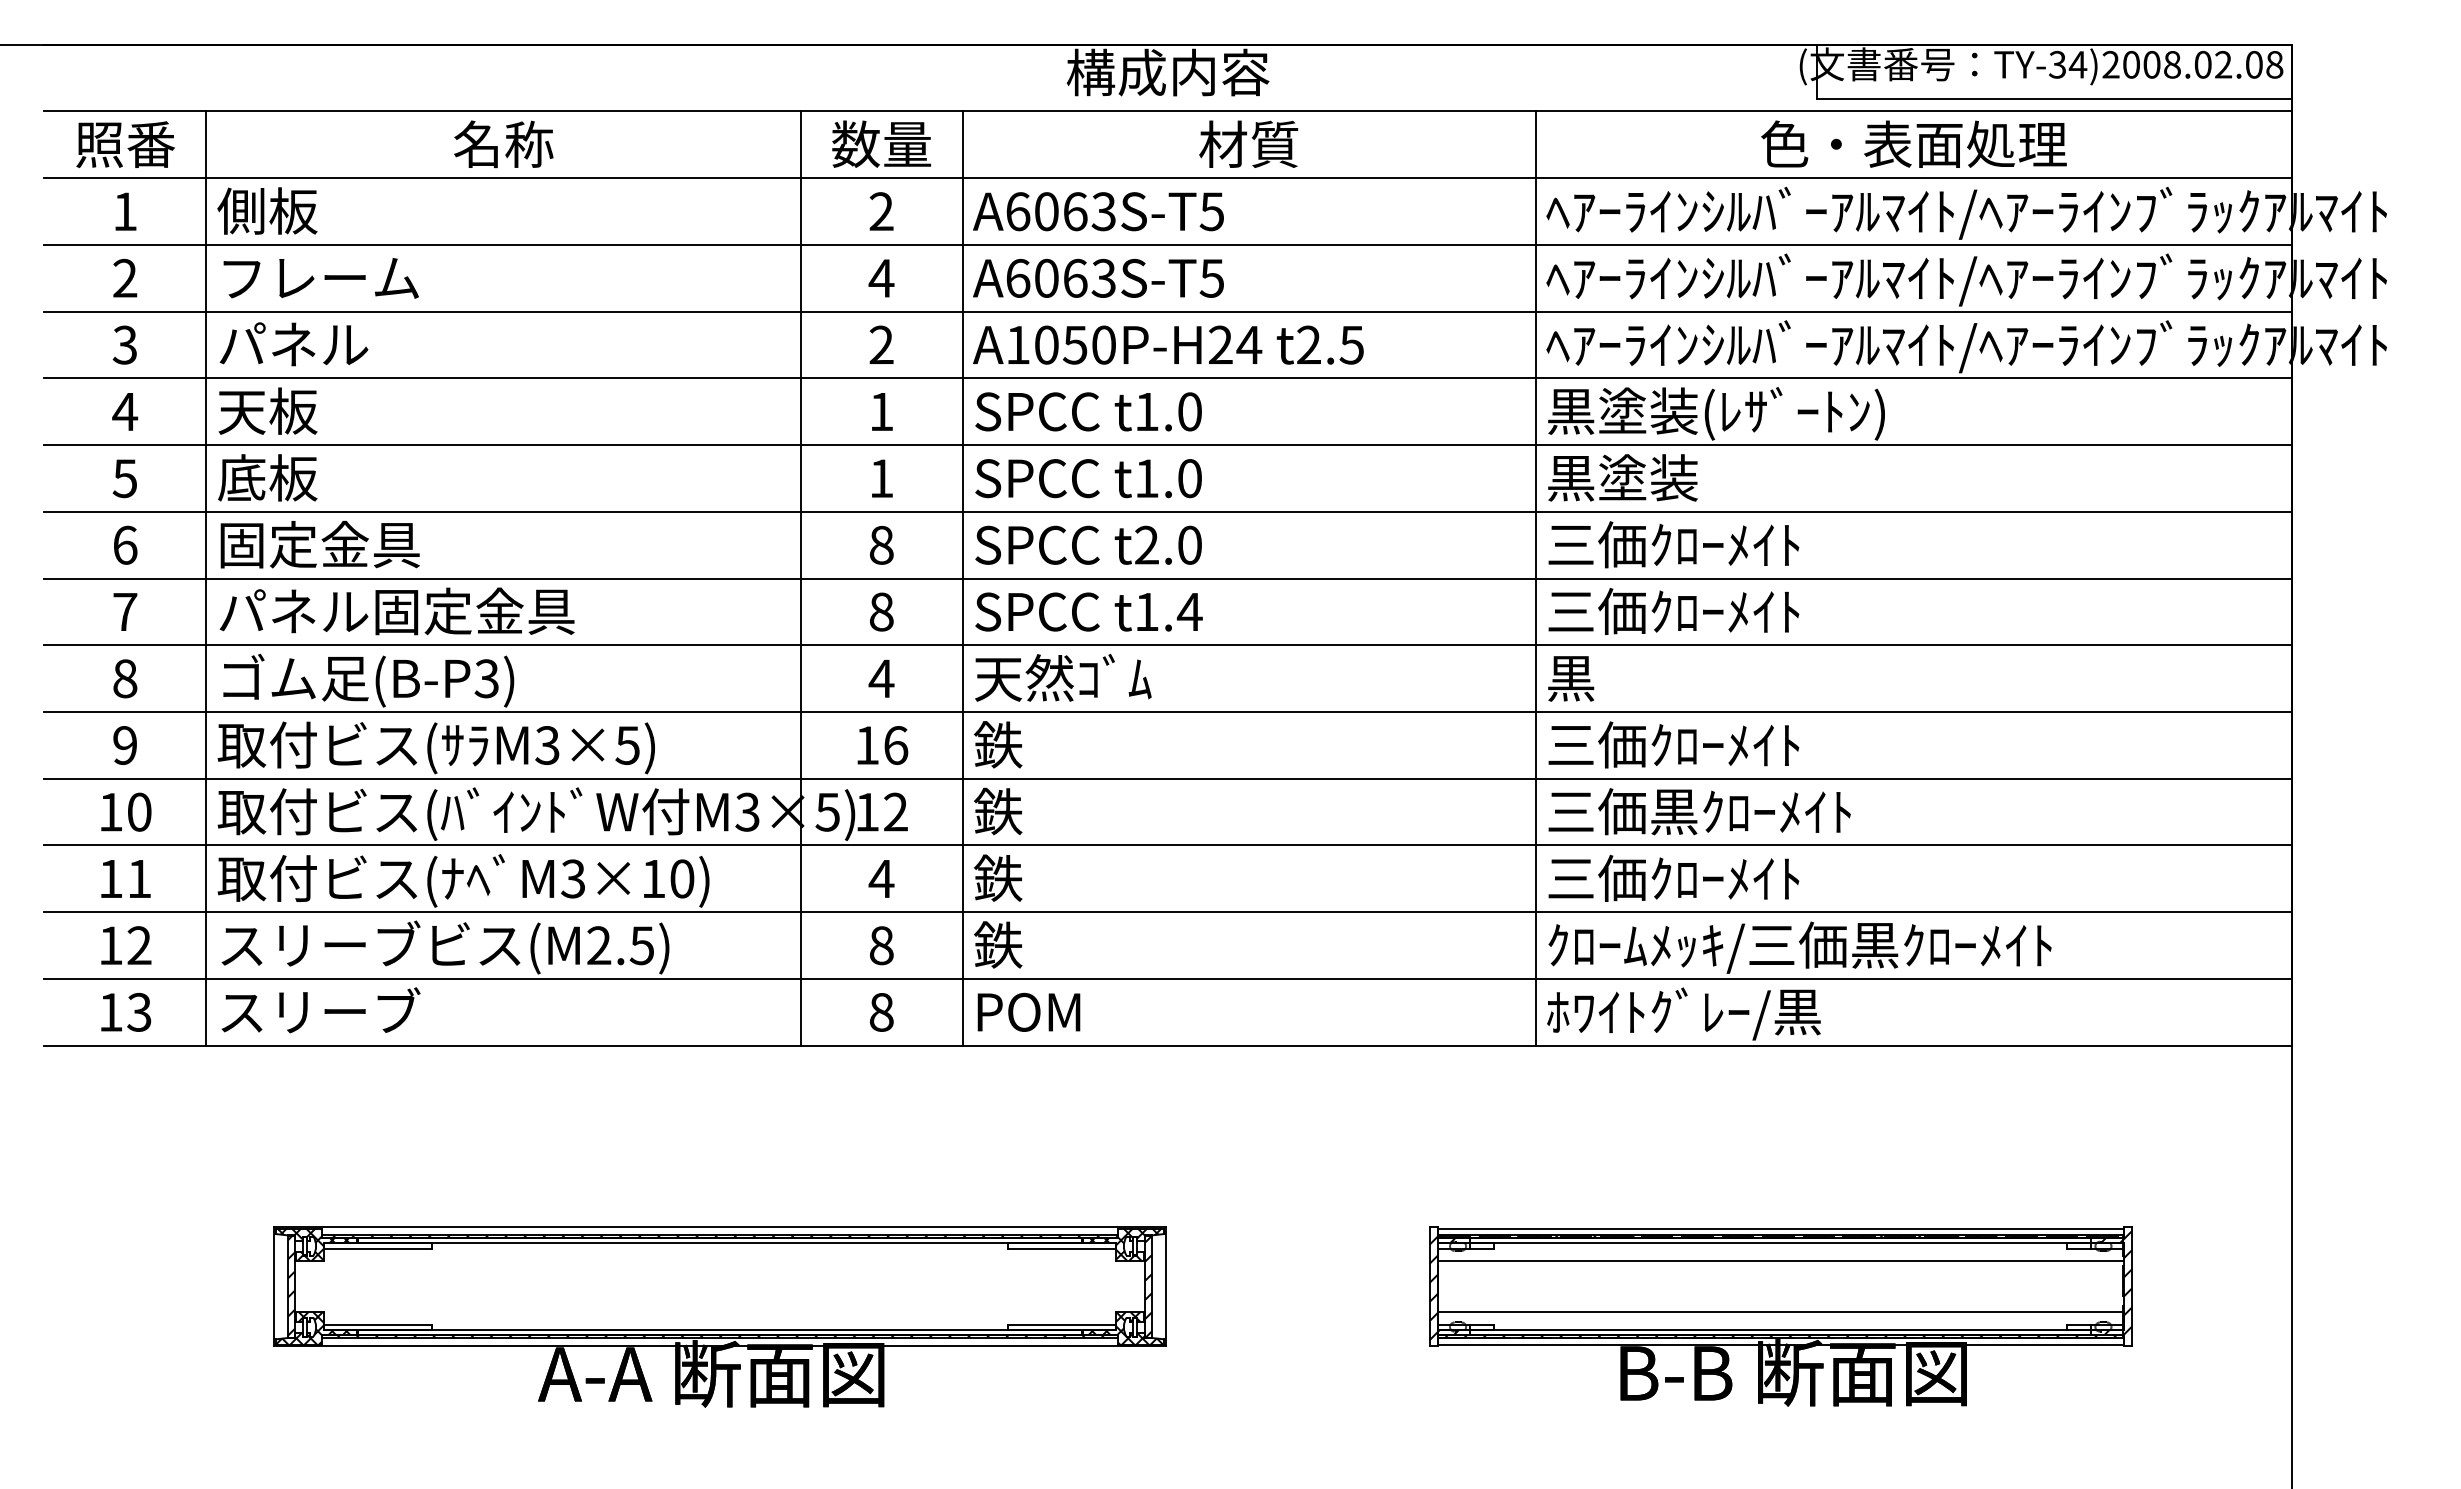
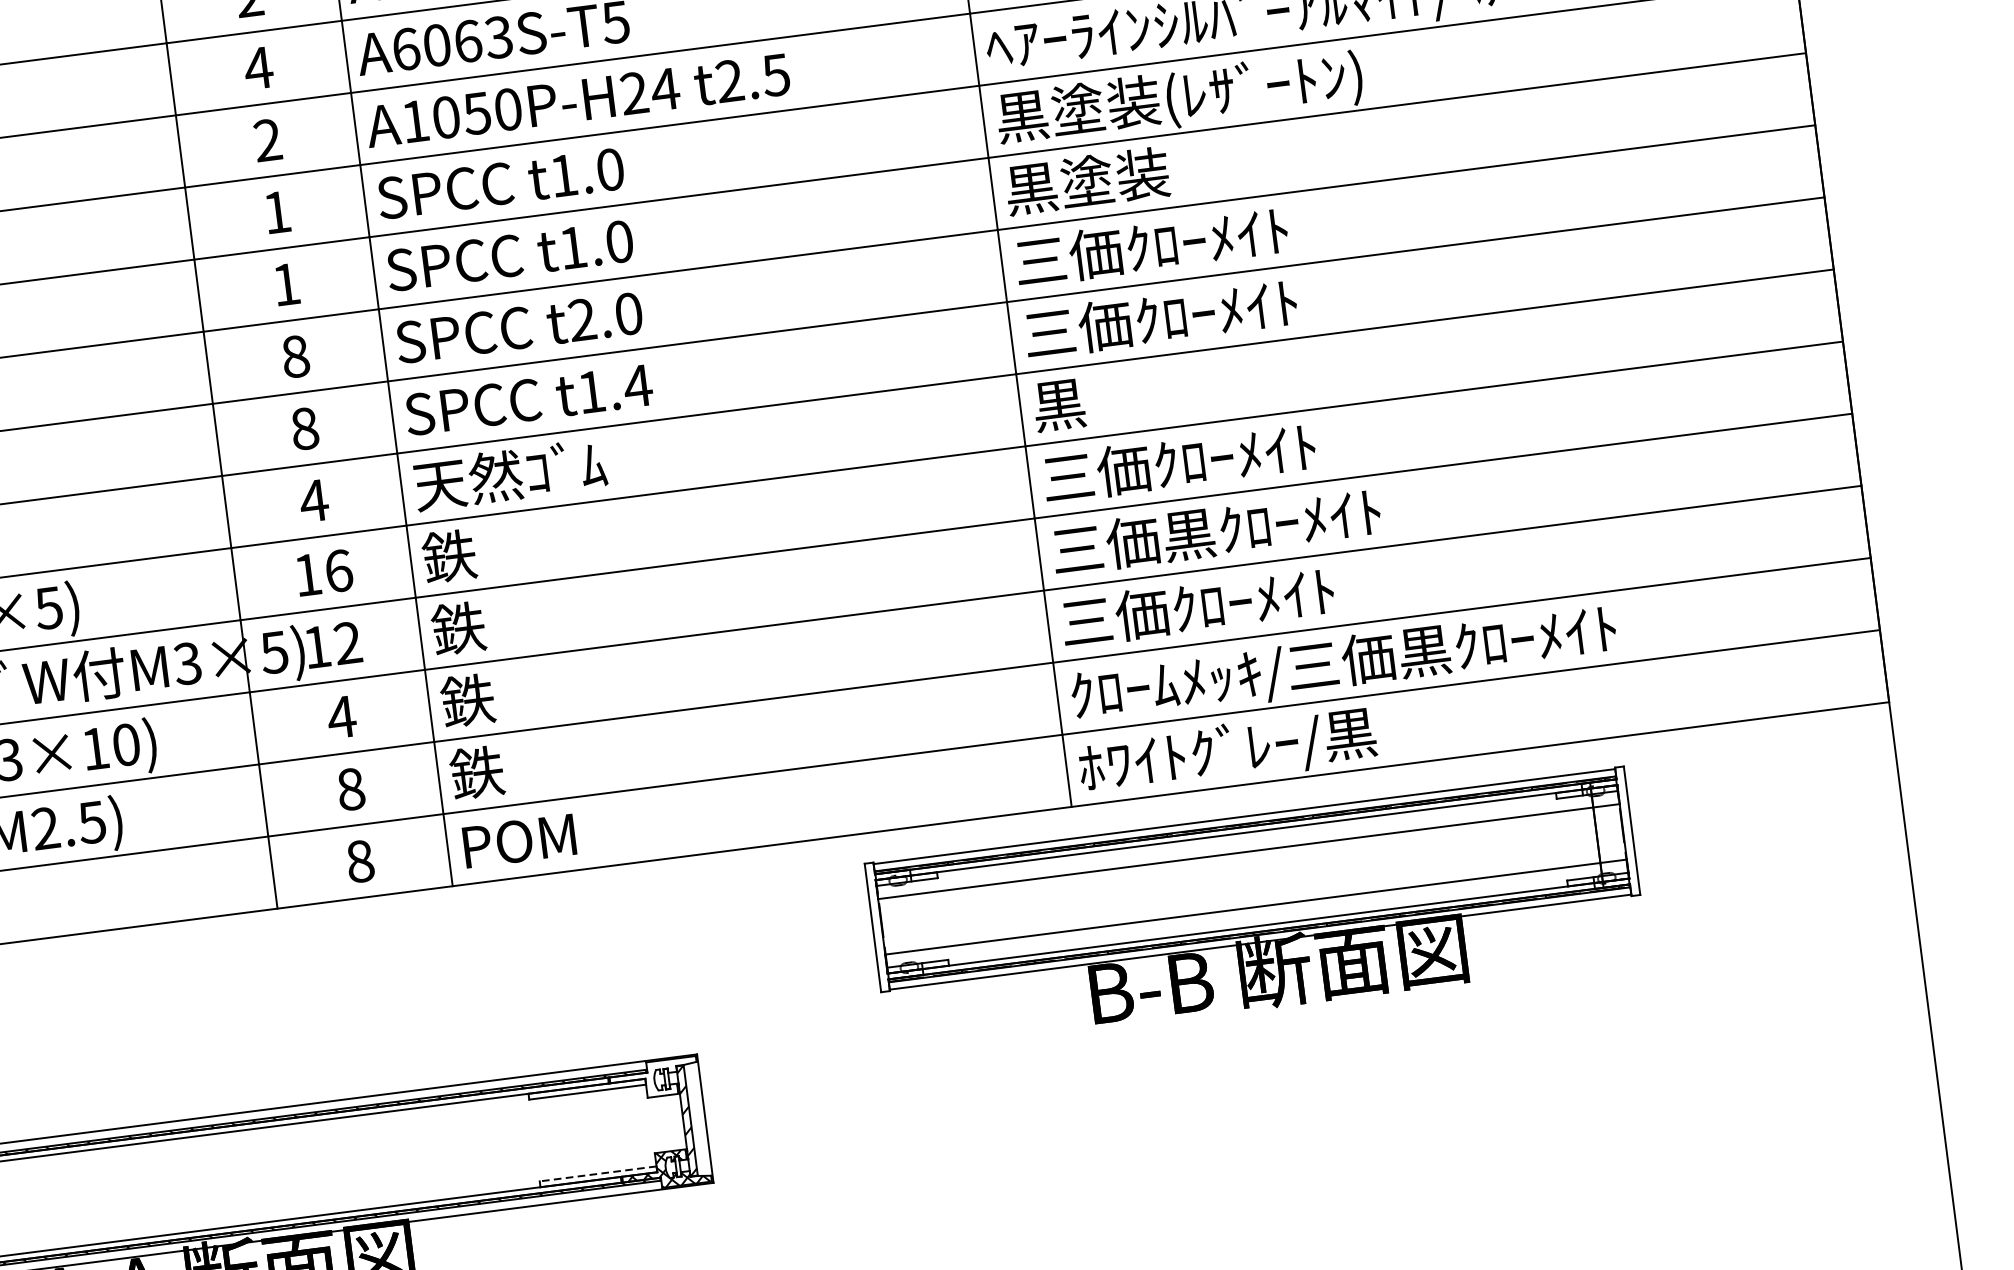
hatch: (1125, 1244) -> (655, 1078), removed
part: (1780, 1316) -> (1256, 911), moved
line: (1061, 1324) -> (597, 1173), solid -> dashed

